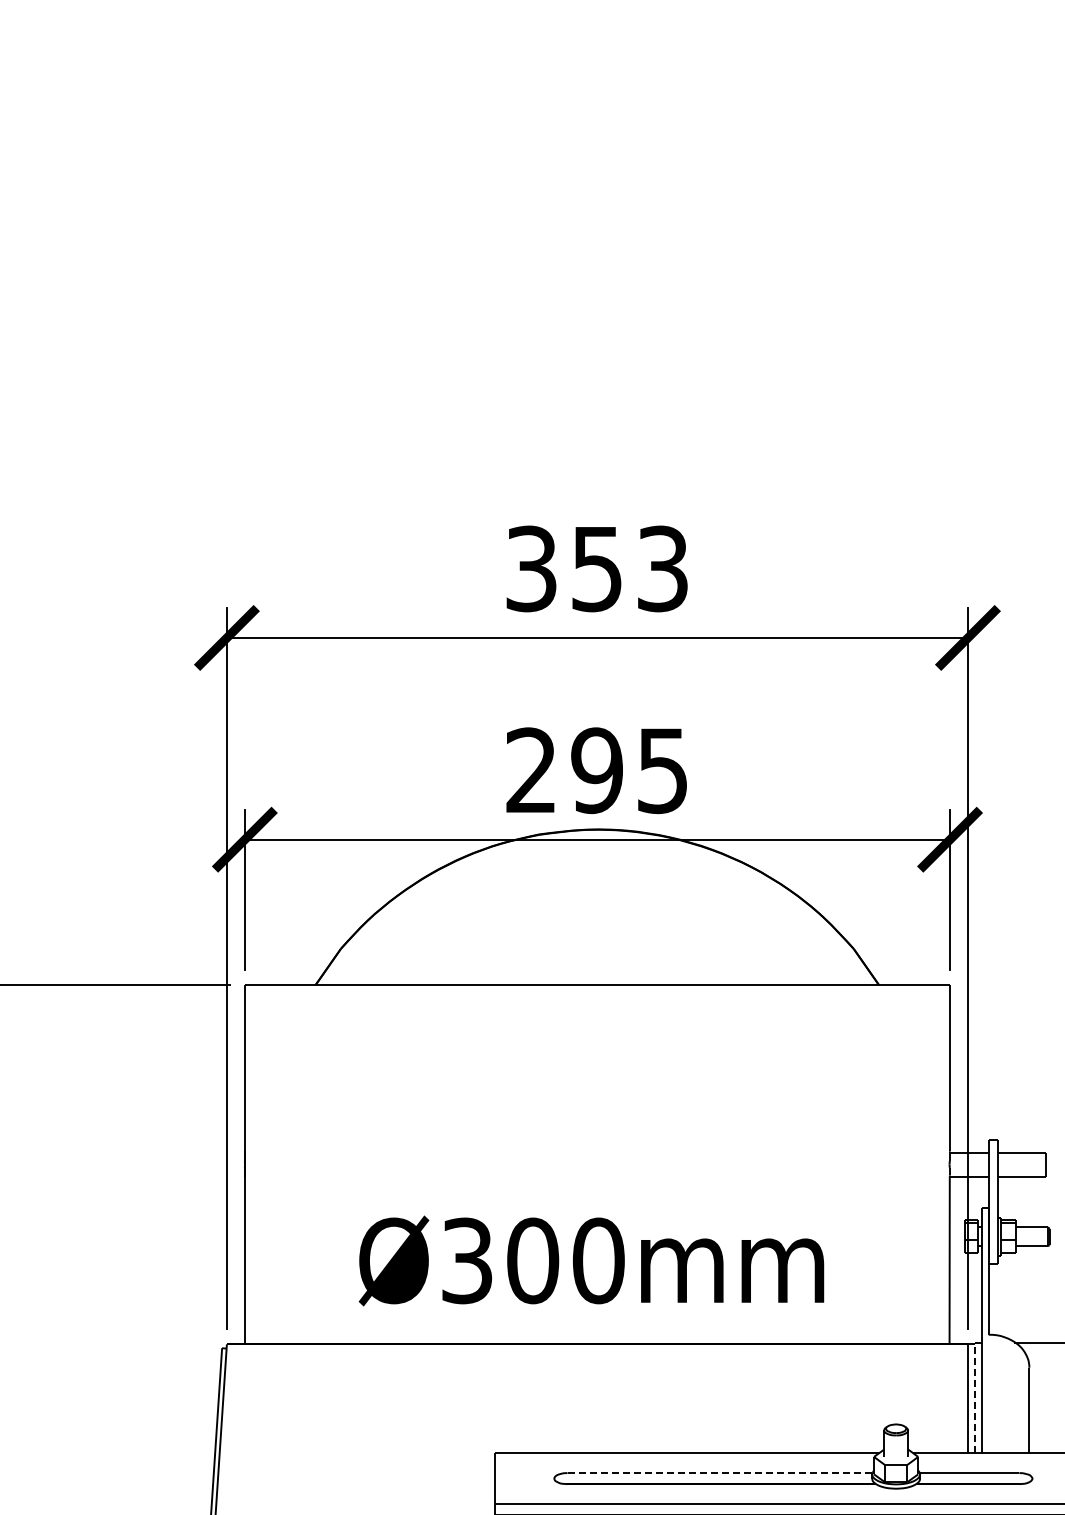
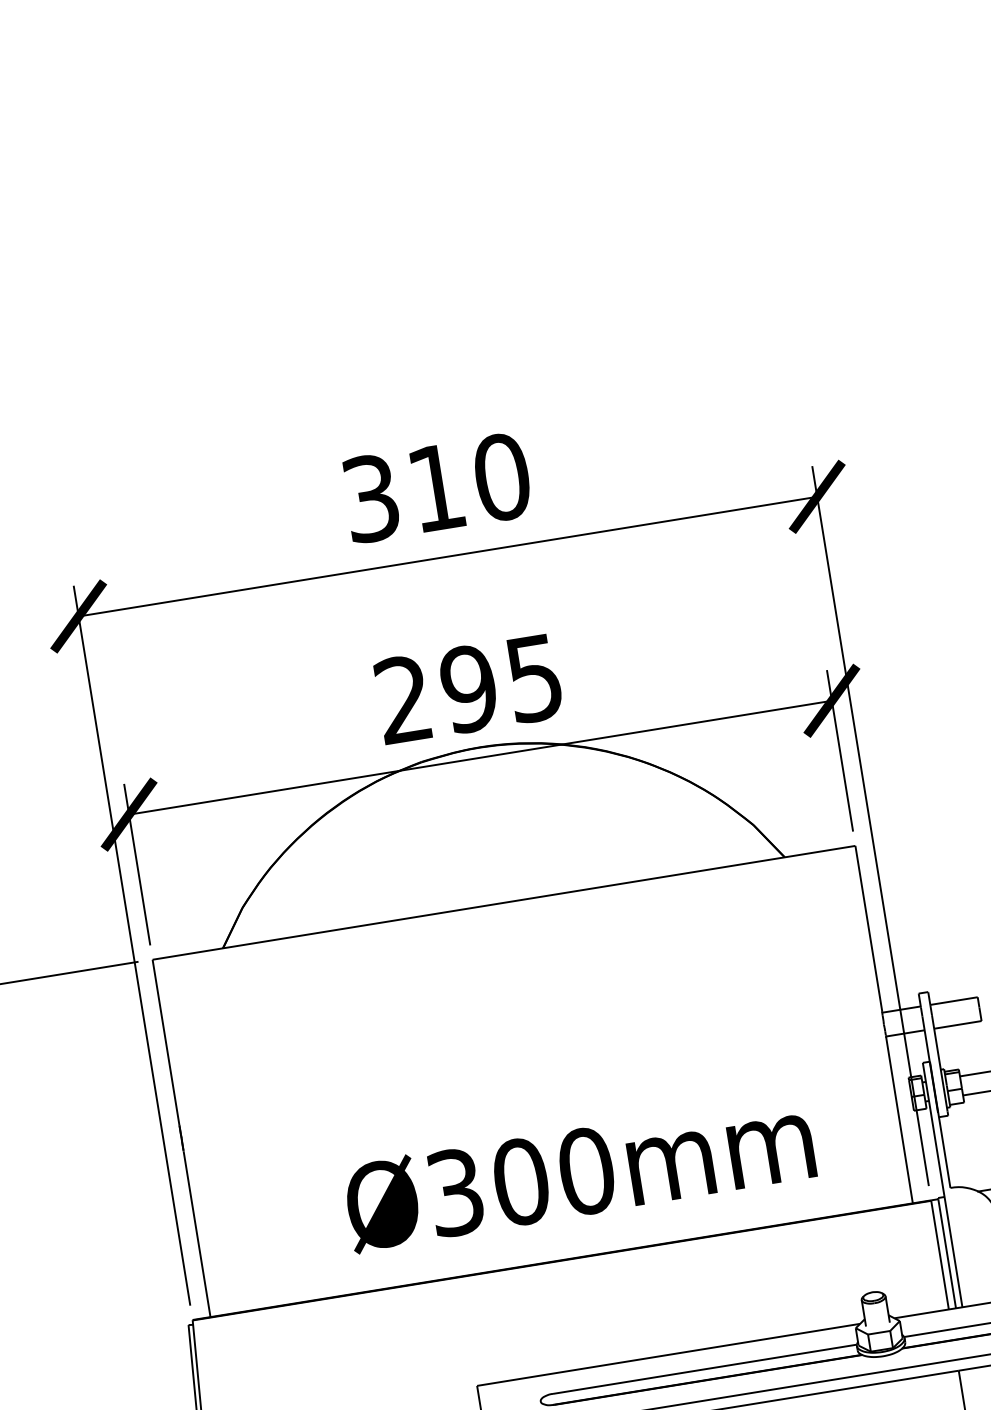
text: (630, 568) -> (469, 482), 353 -> 310
text: (591, 1260) -> (579, 1172), moved
line: (975, 1398) -> (947, 1253), dashed -> solid
line: (720, 1473) -> (705, 1369), dashed -> solid

